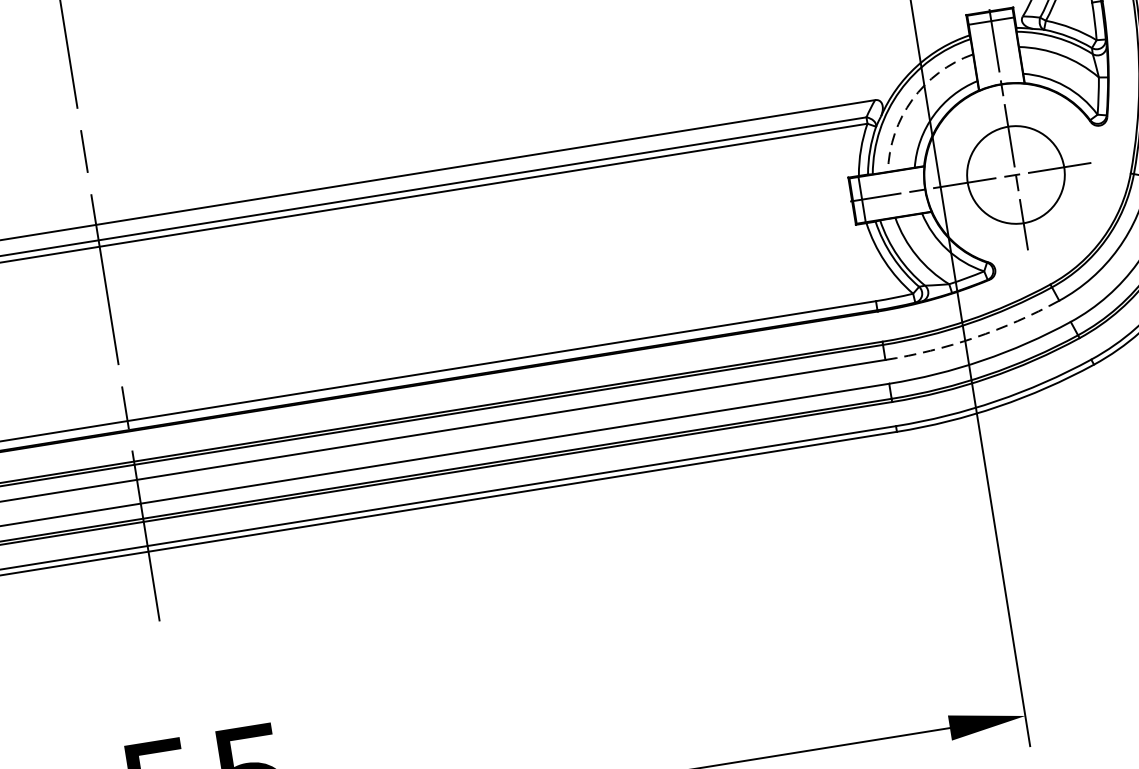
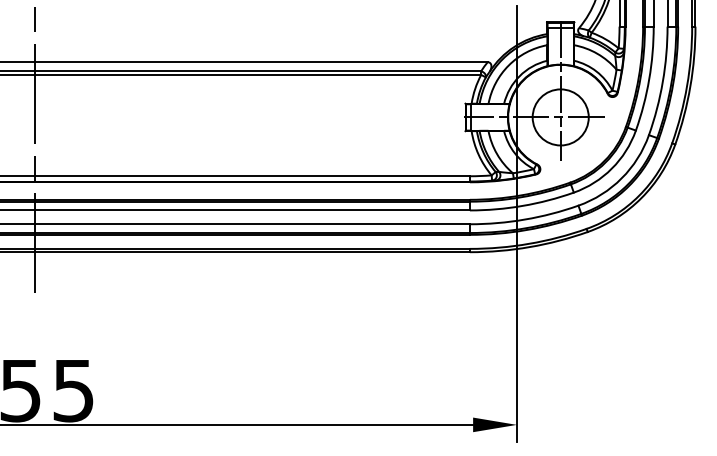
arc: (911, 100) -> (508, 65), dashed -> solid
arc: (974, 337) -> (522, 205), dashed -> solid

